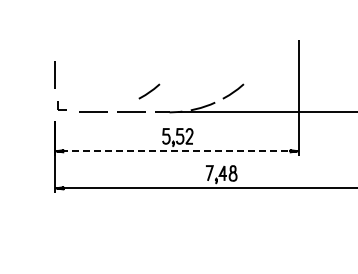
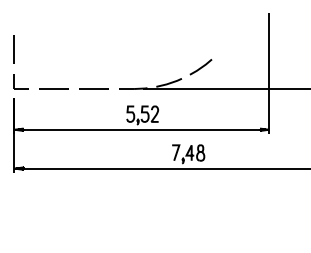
line: (149, 91) -> (113, 67), removed
part: (61, 105) -> (20, 81), size x1.67
line: (176, 151) -> (141, 129), dashed -> solid

